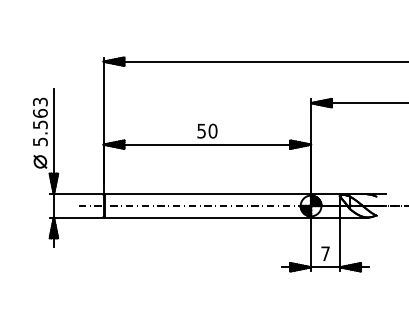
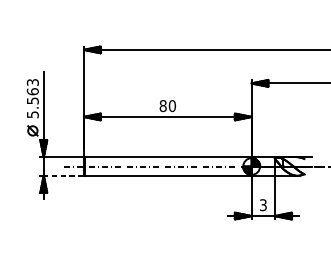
text: (201, 130) -> (163, 105), 50 -> 80
line: (78, 217) -> (63, 175), solid -> dashed
text: (325, 253) -> (263, 204), 7 -> 3

